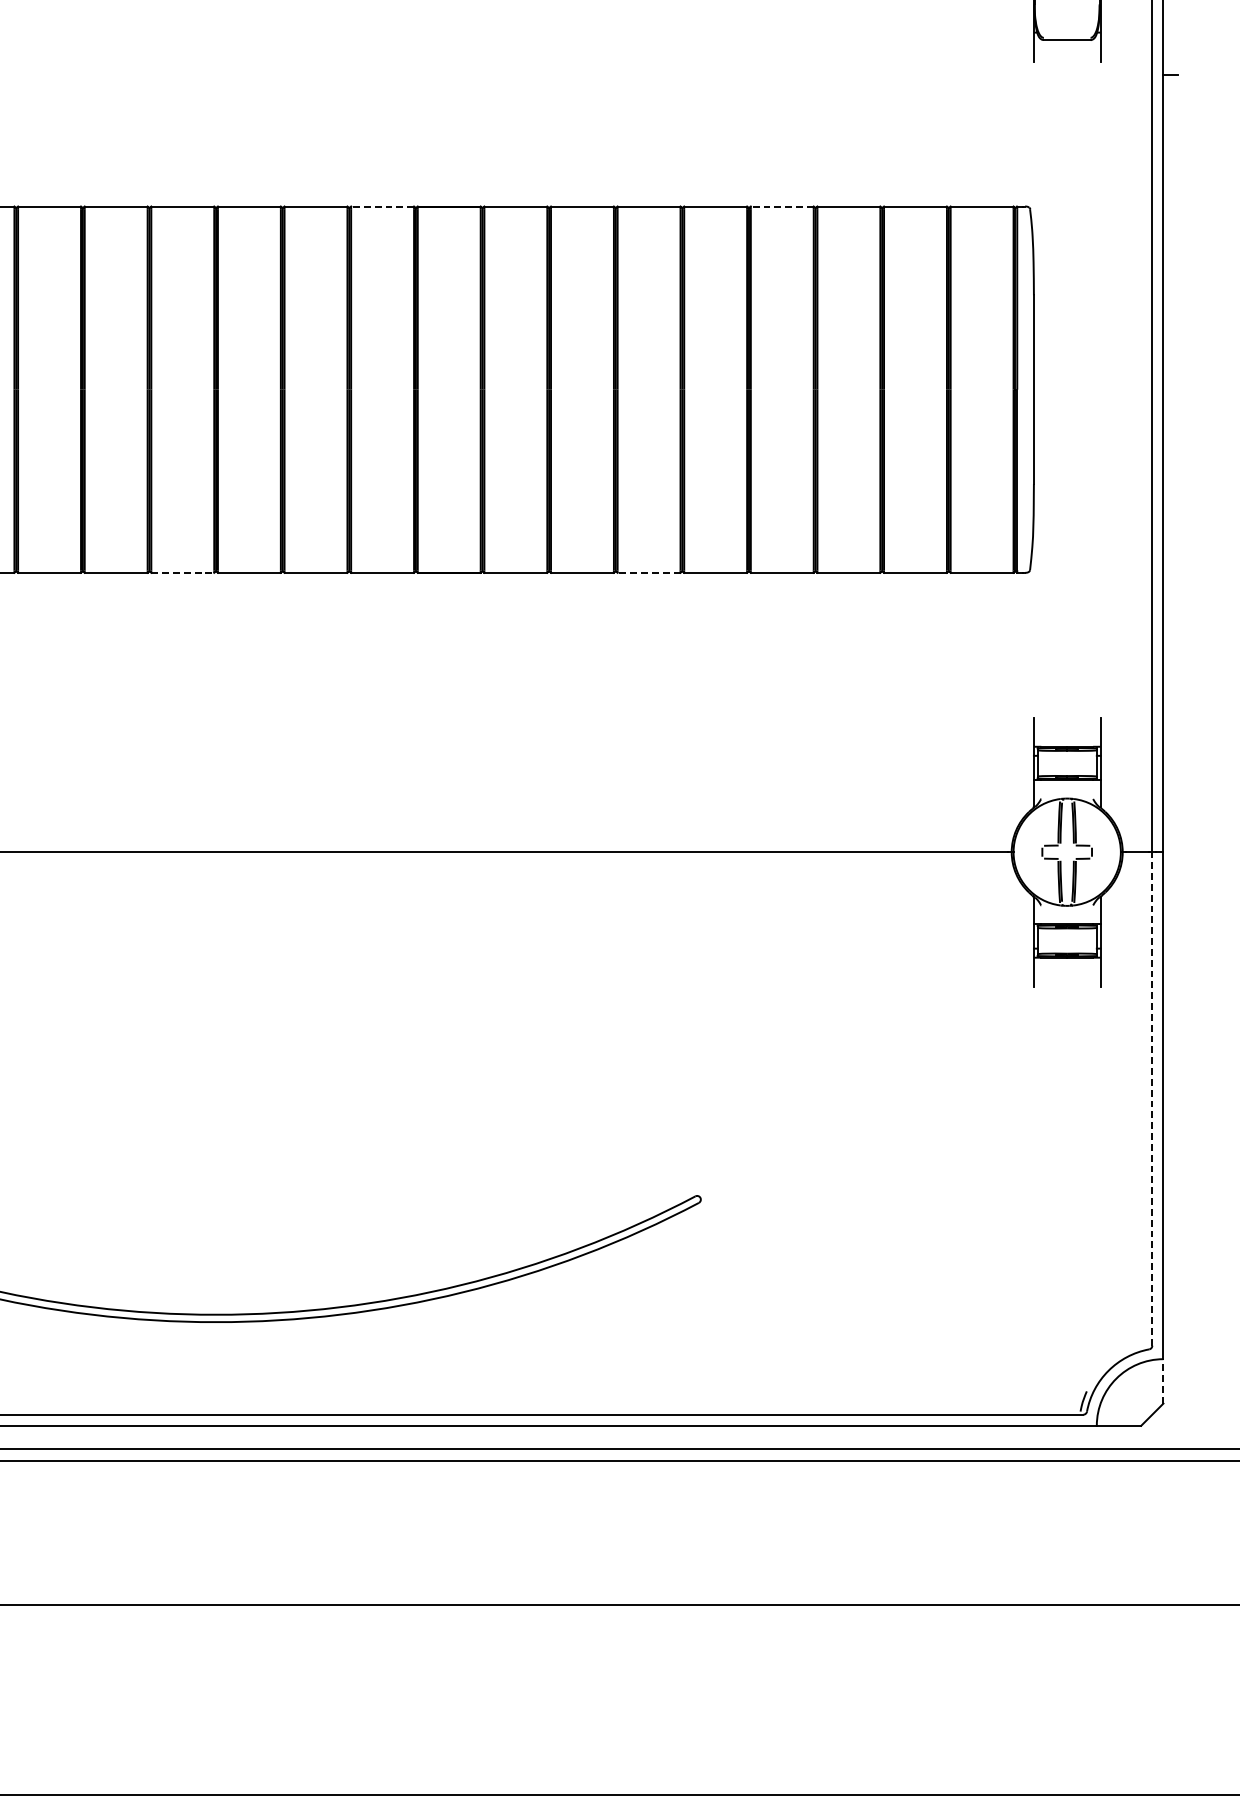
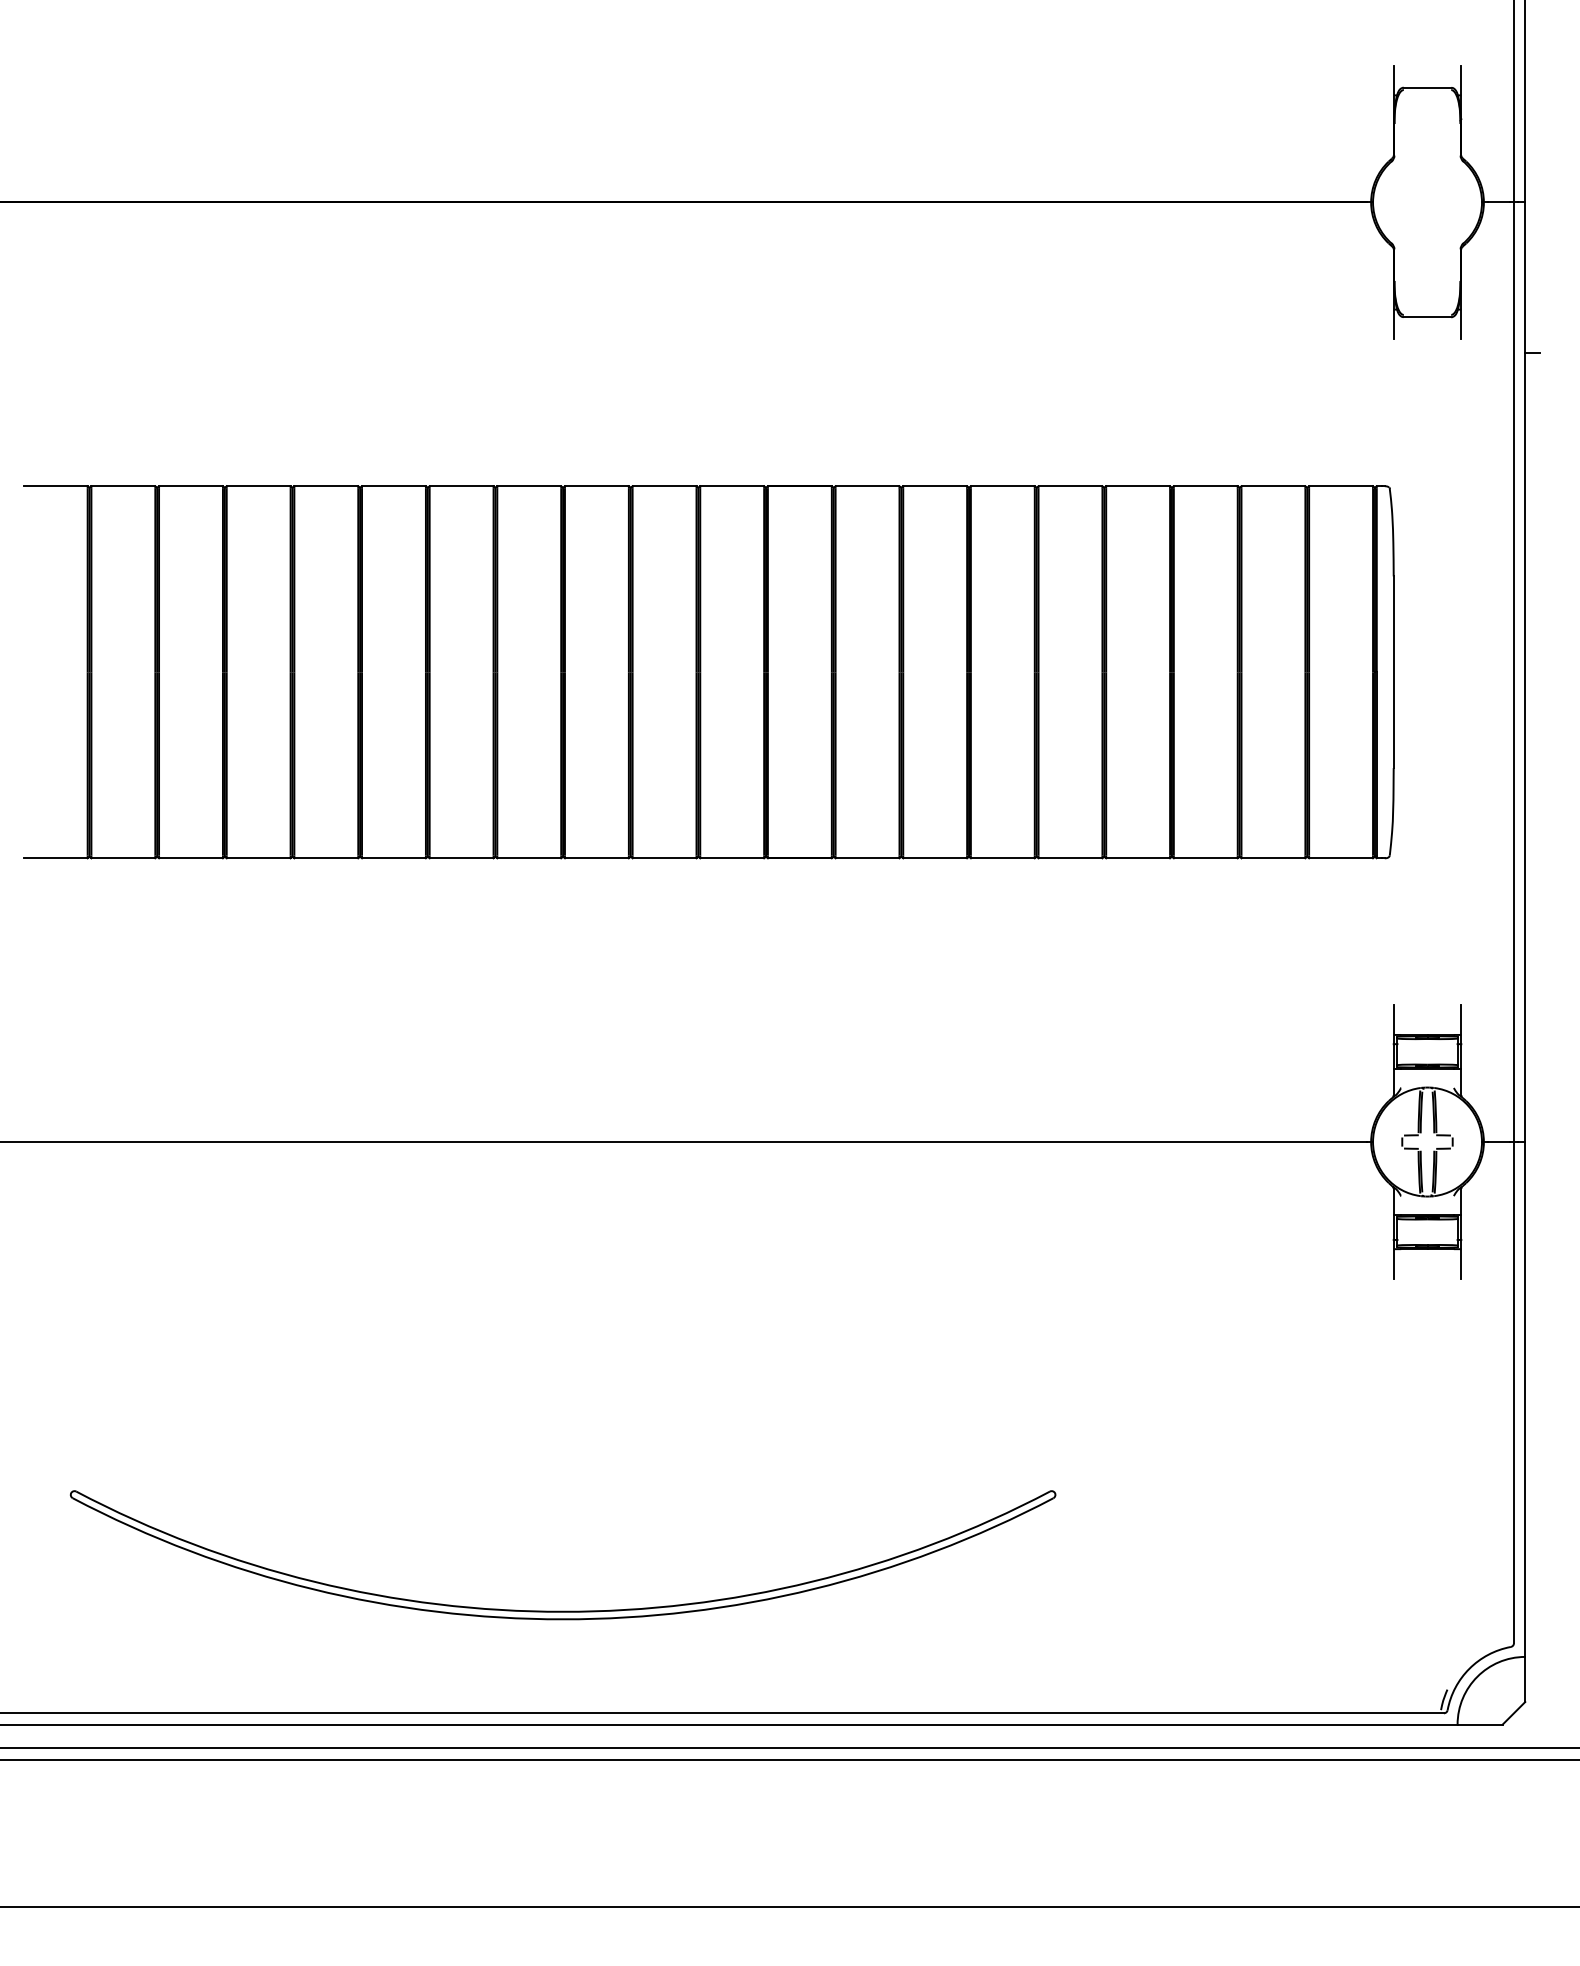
line: (382, 206) -> (732, 486), dashed -> solid
line: (782, 206) -> (1138, 486), dashed -> solid
line: (183, 573) -> (529, 858), dashed -> solid
line: (648, 573) -> (1002, 858), dashed -> solid
line: (1151, 1098) -> (1513, 1392), dashed -> solid
line: (1163, 1381) -> (1525, 1679), dashed -> solid

